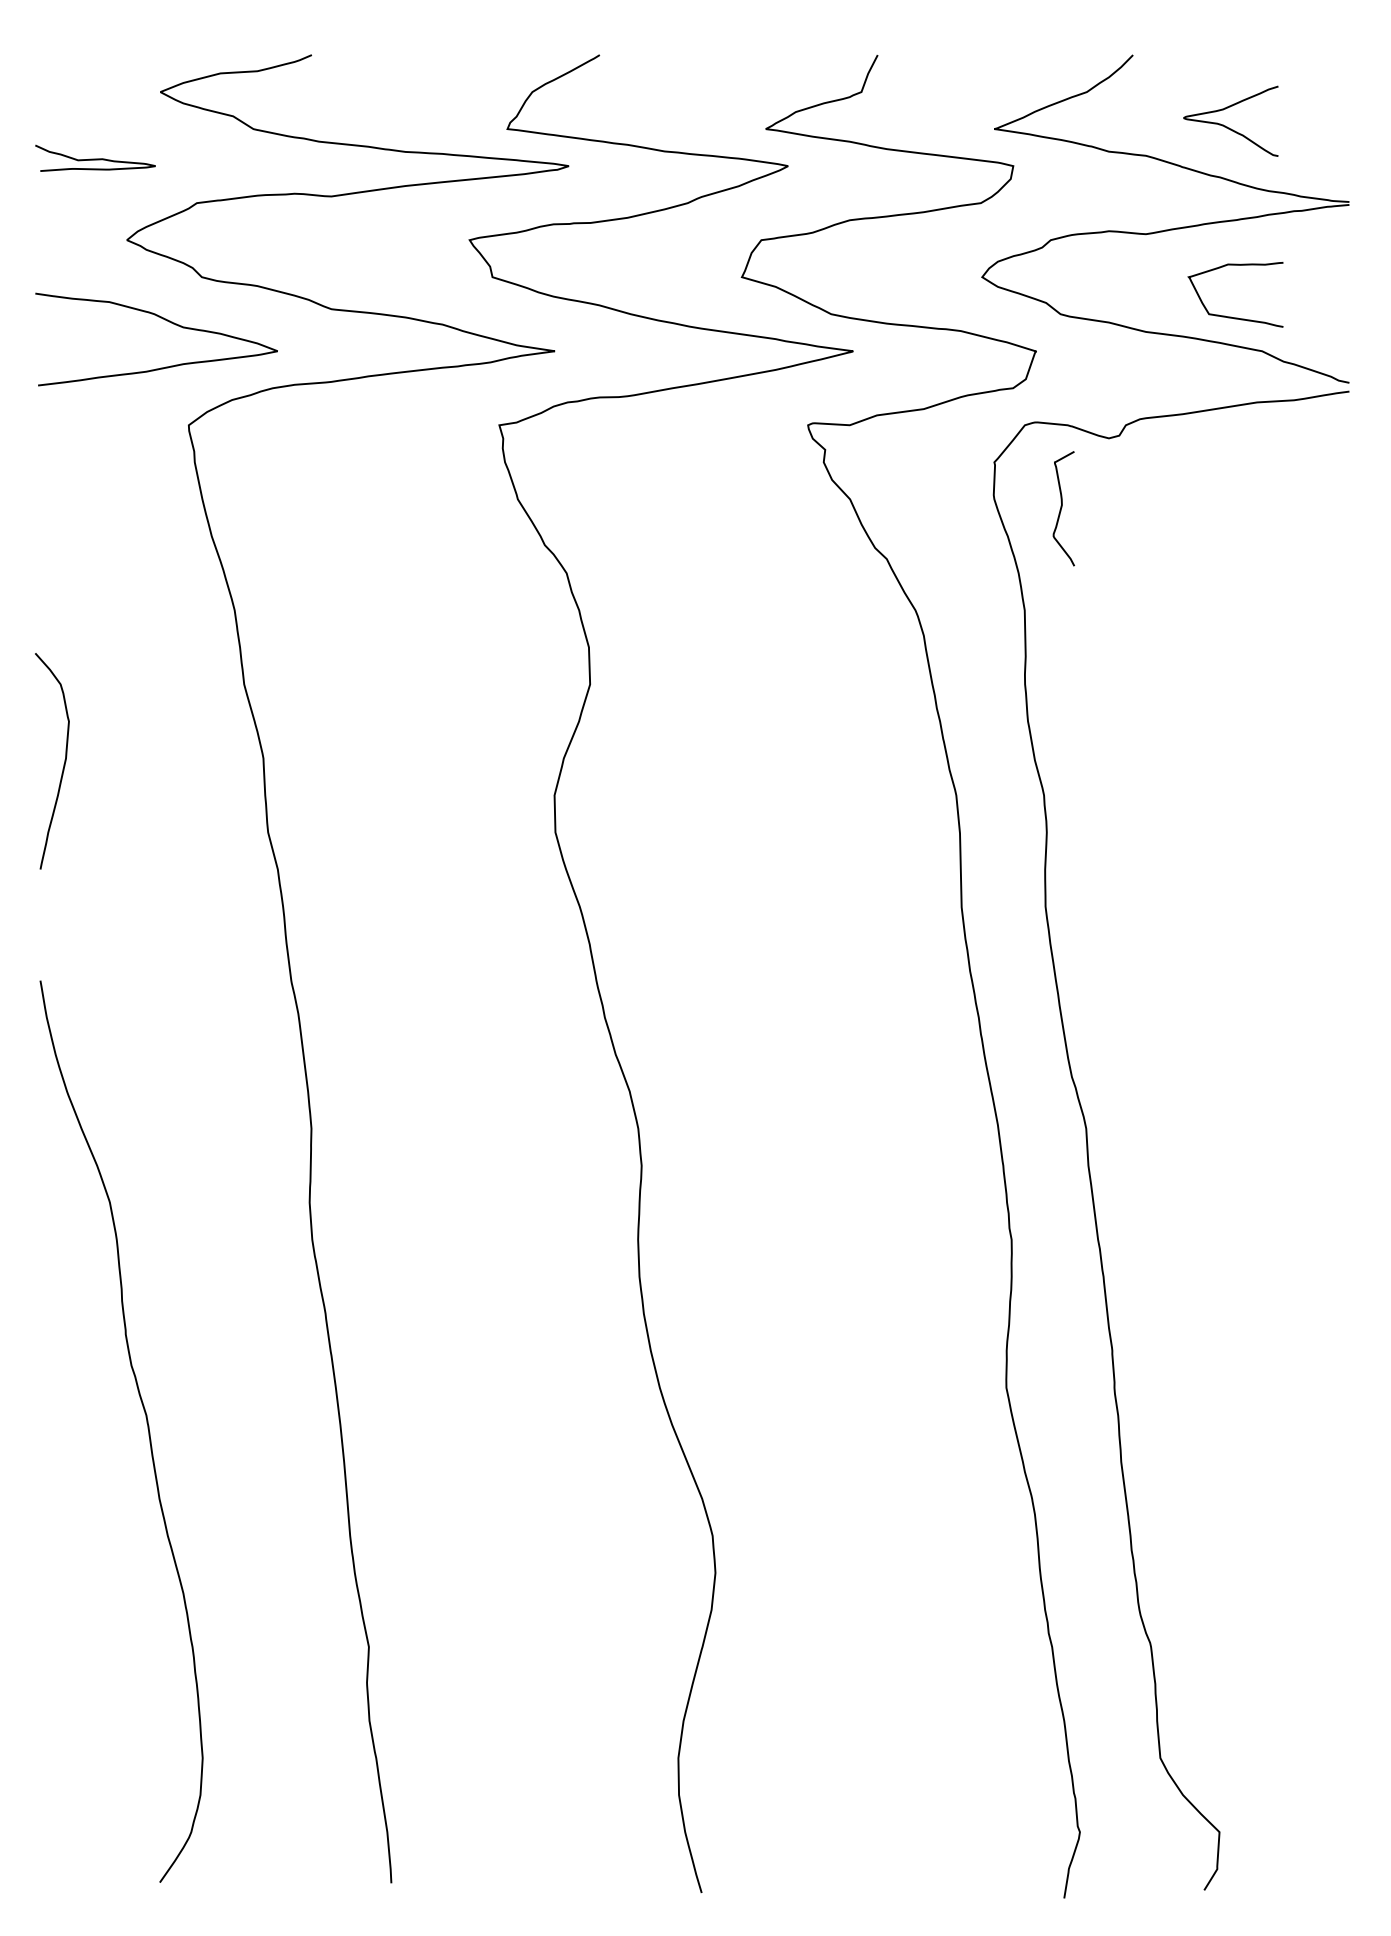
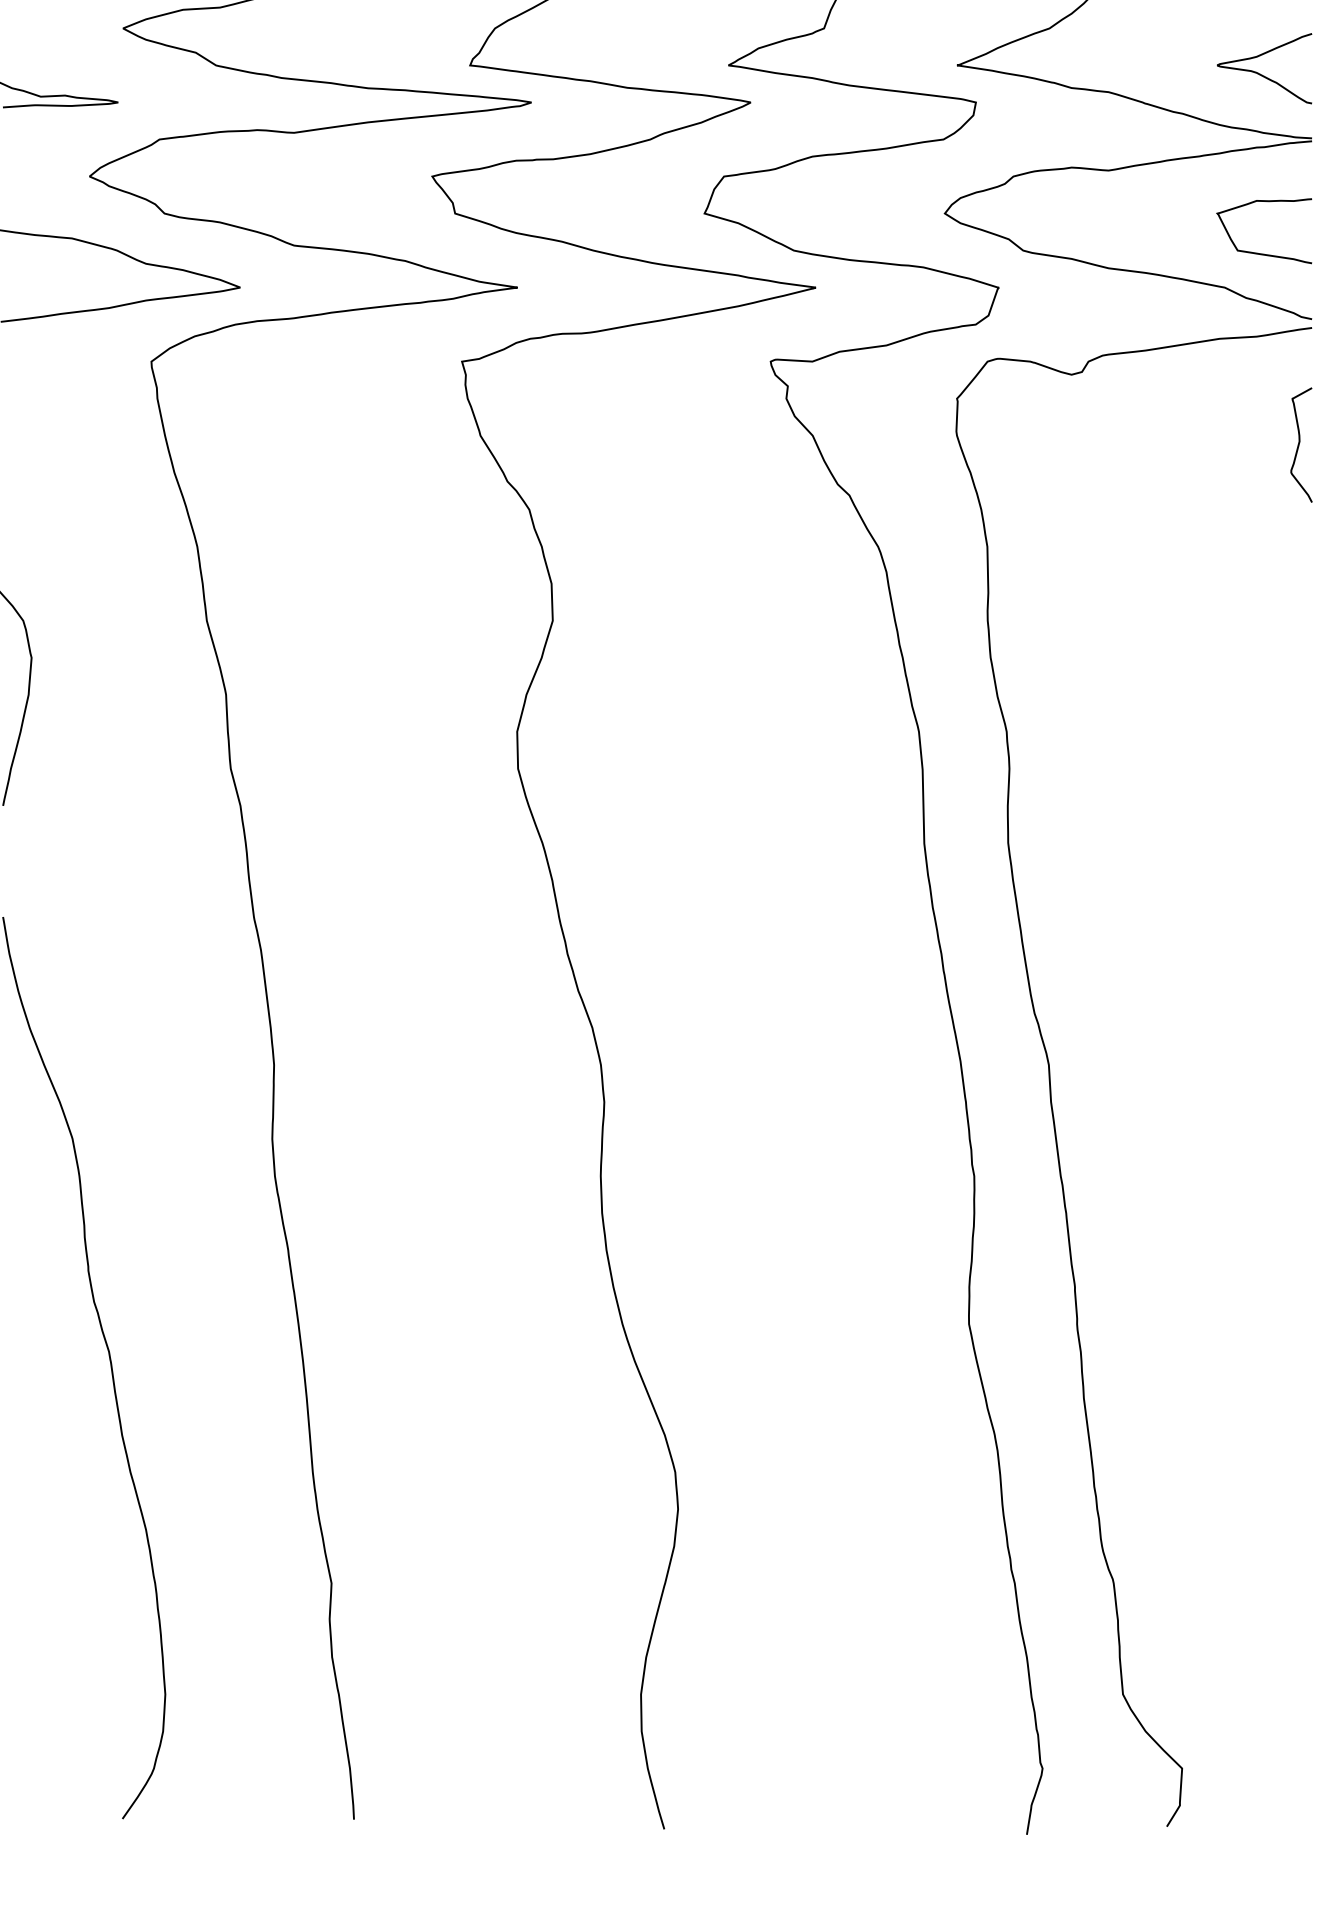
curve: (1227, 126) -> (1261, 73), moved
curve: (1231, 316) -> (1260, 252), moved
curve: (1062, 507) -> (1300, 443), moved

